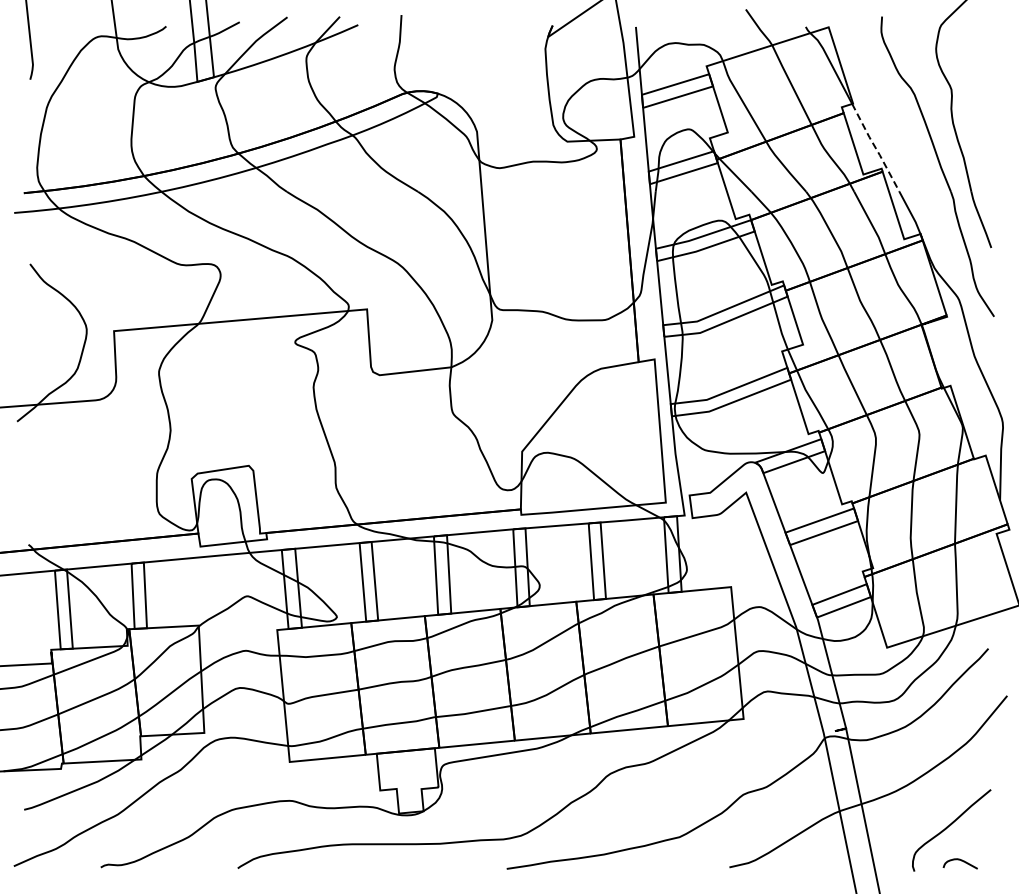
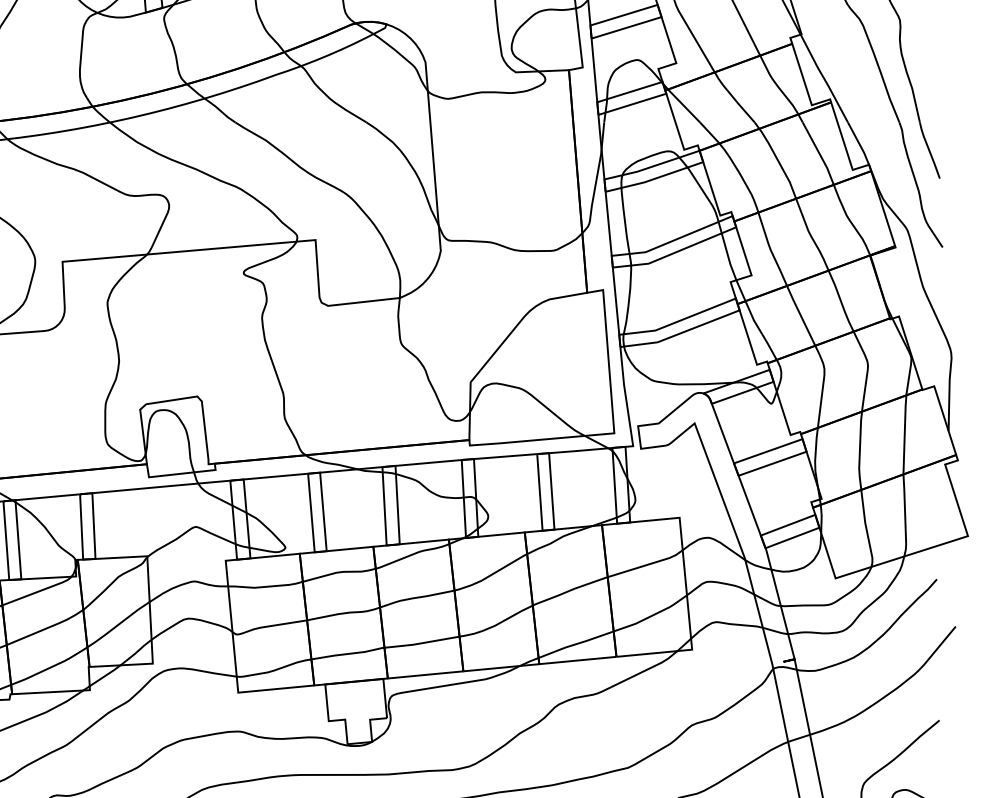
line: (875, 148) -> (824, 79), dashed -> solid

